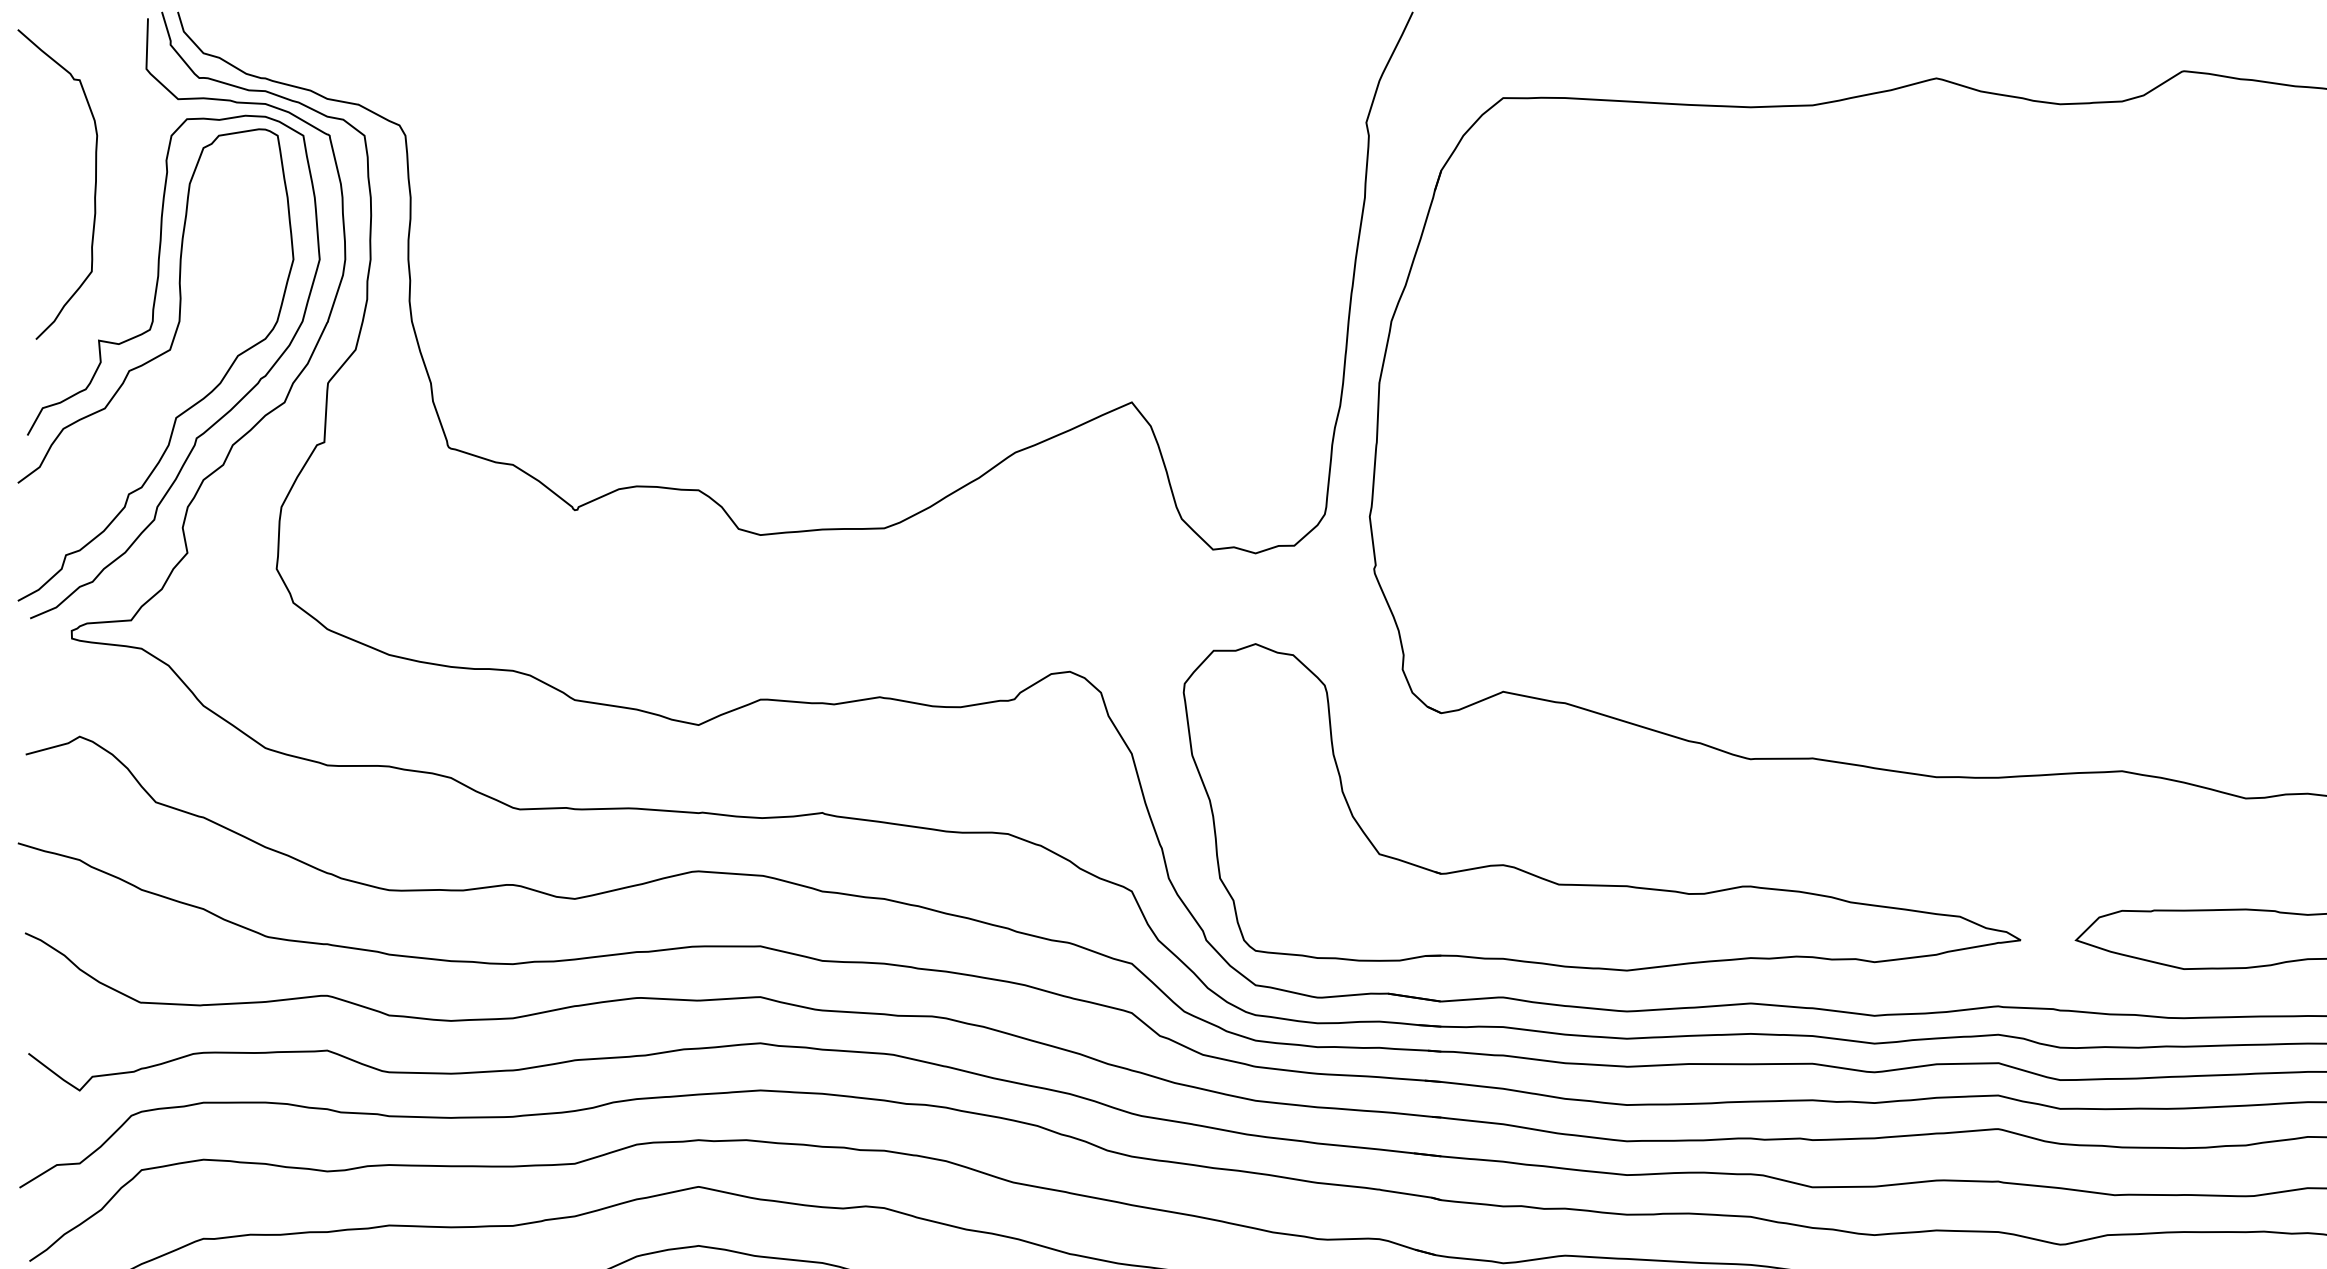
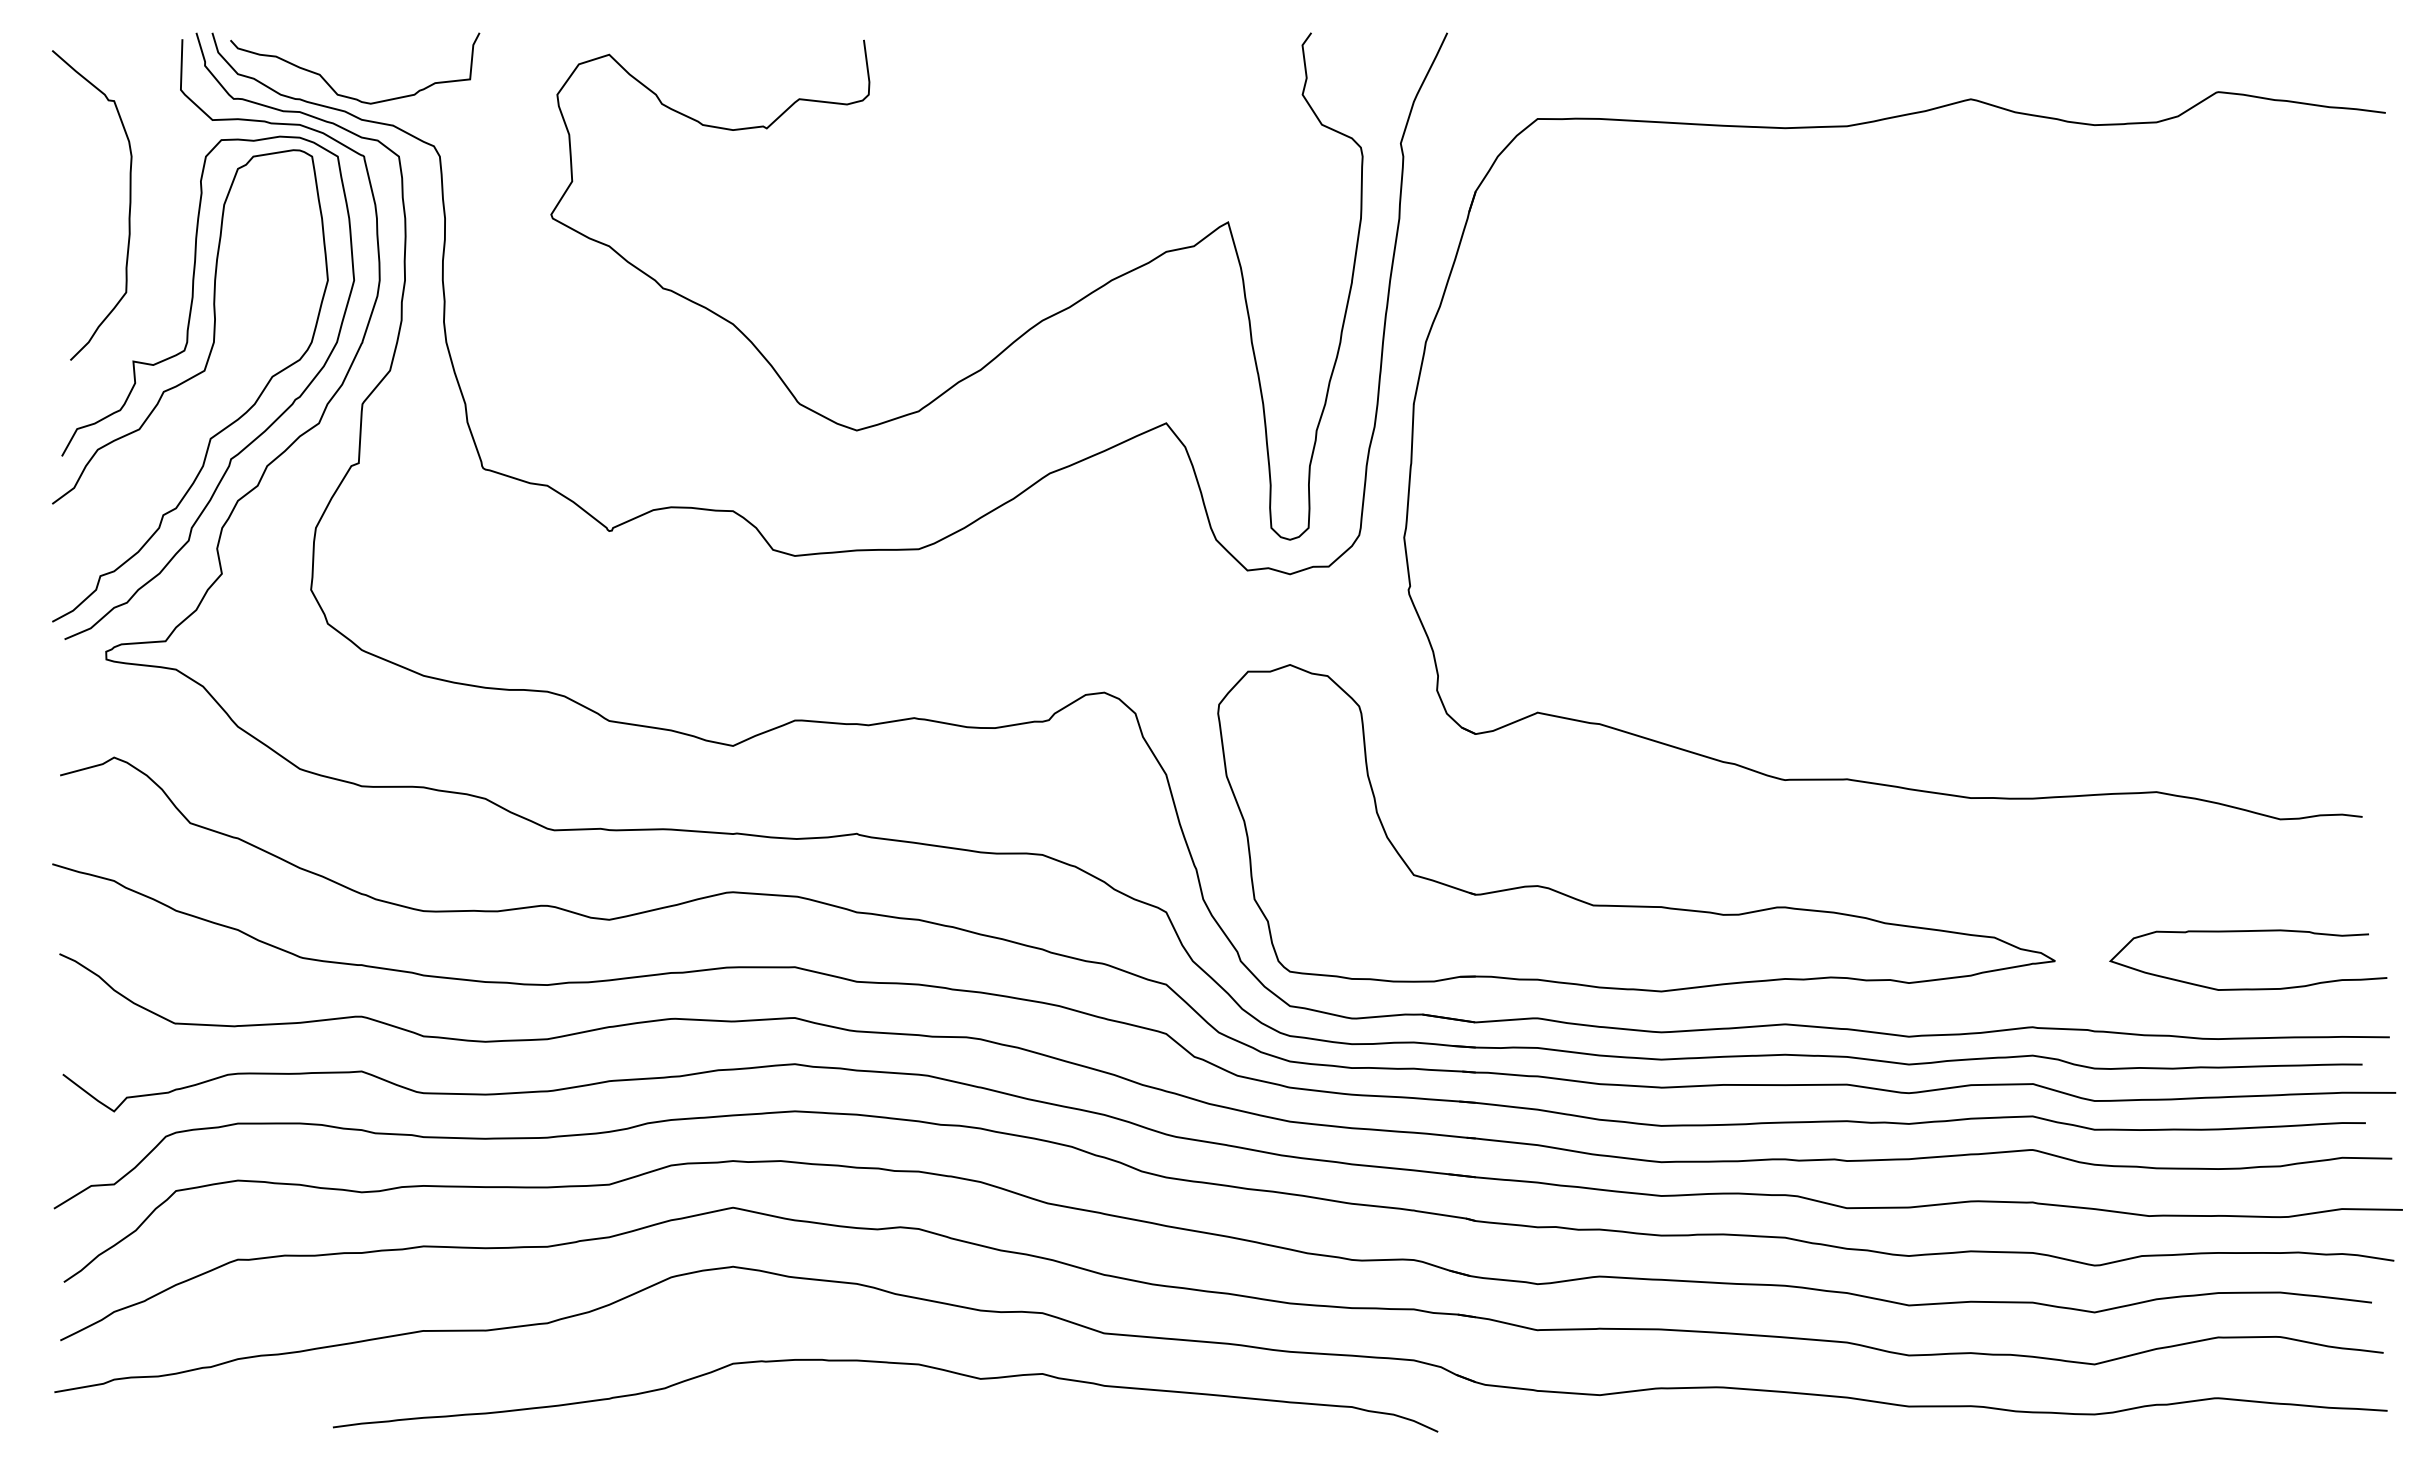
curve: (315, 75) -> (349, 96), added
curve: (970, 327) -> (1004, 348), added

